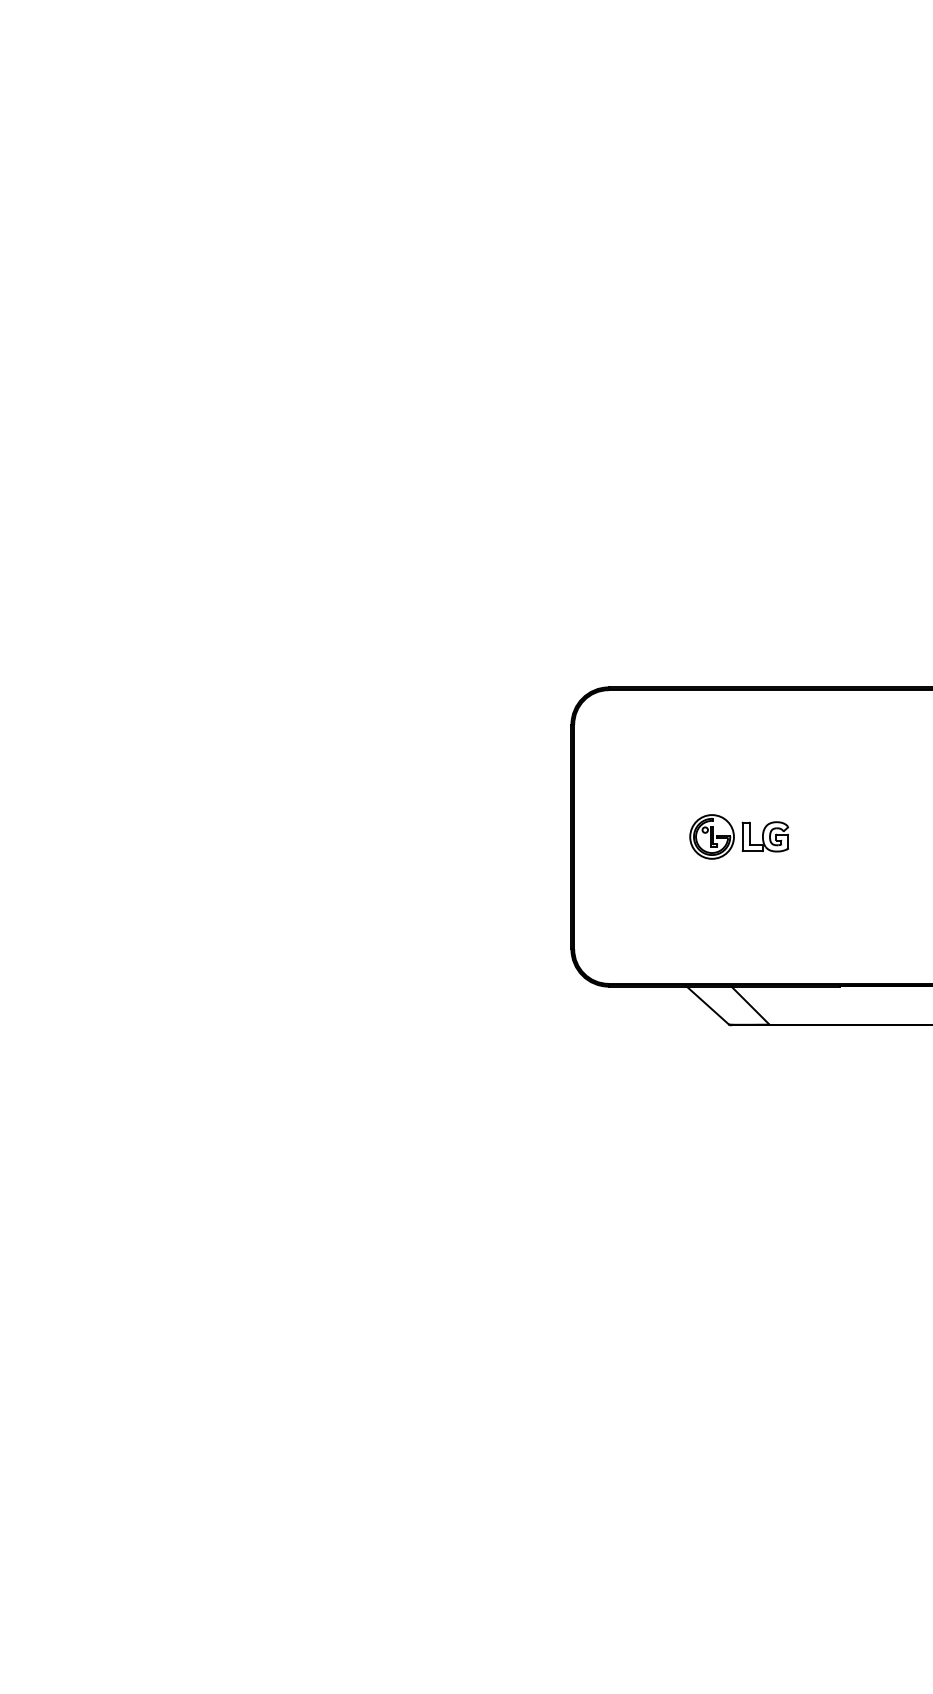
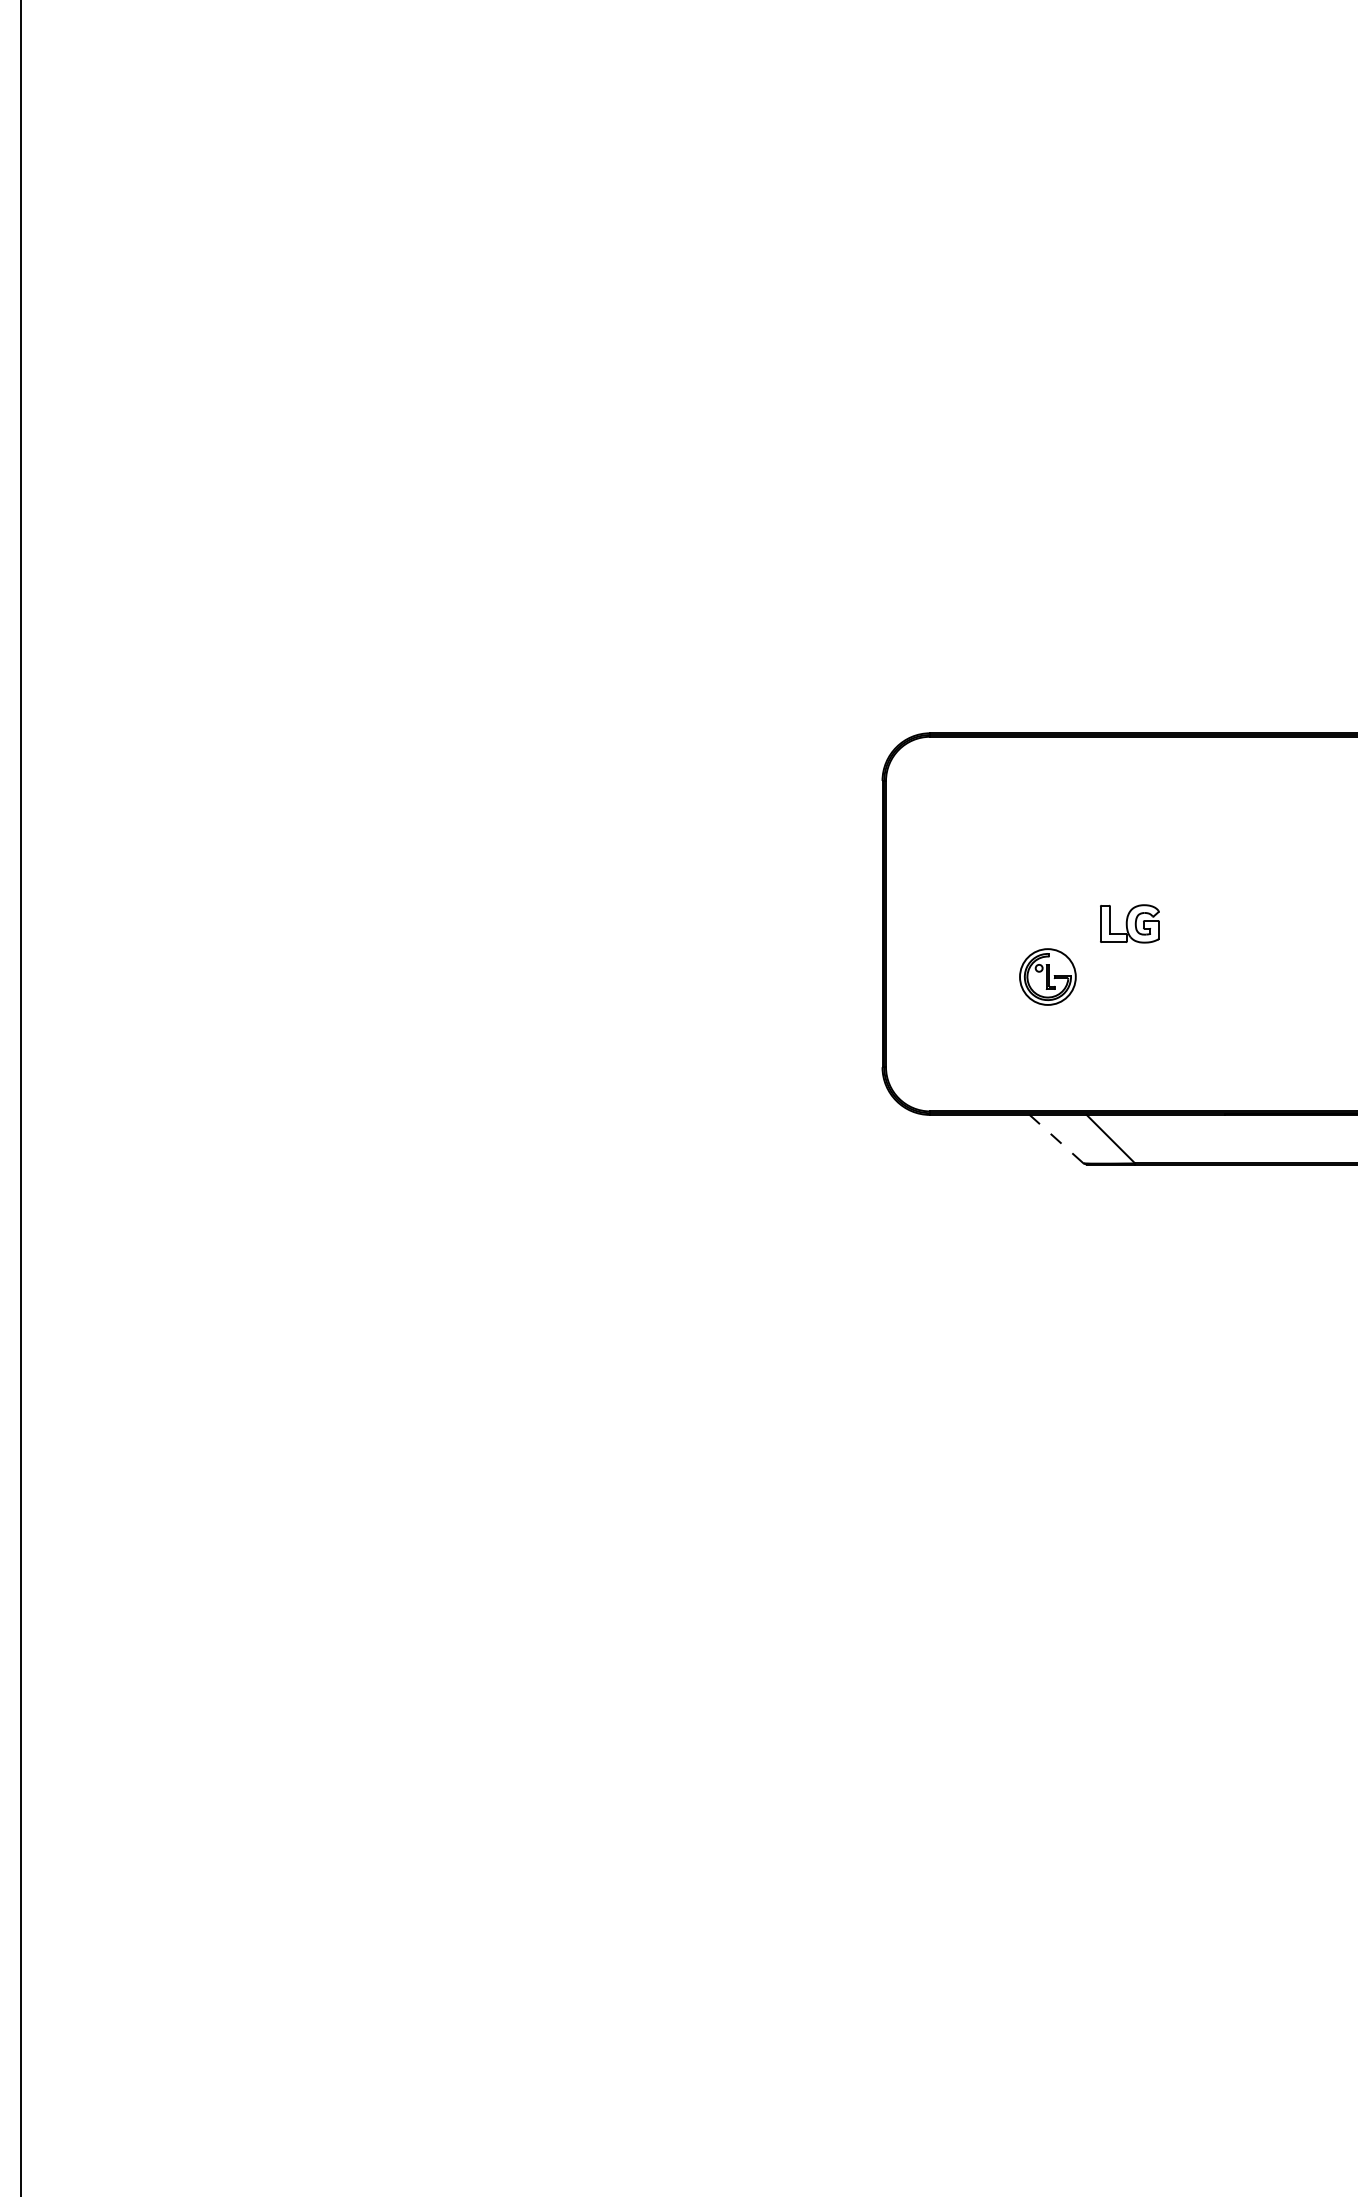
part: (711, 836) -> (1047, 976), moved
line: (707, 1005) -> (1056, 1139), solid -> dashed

